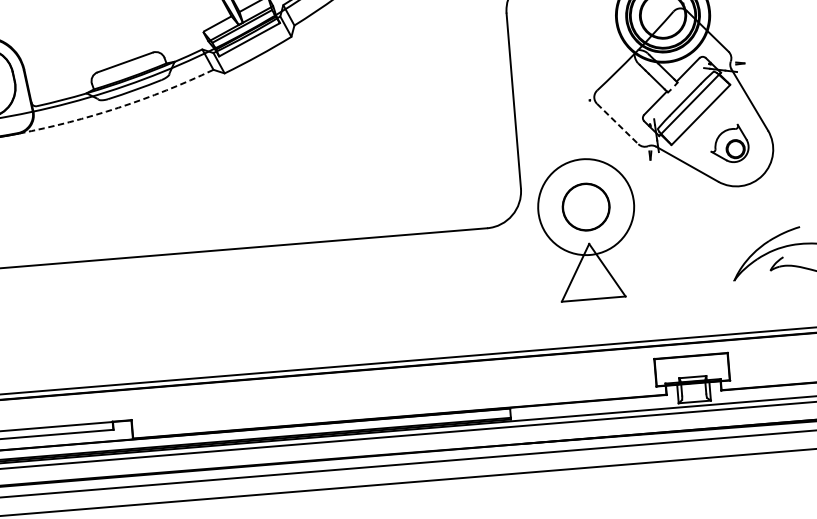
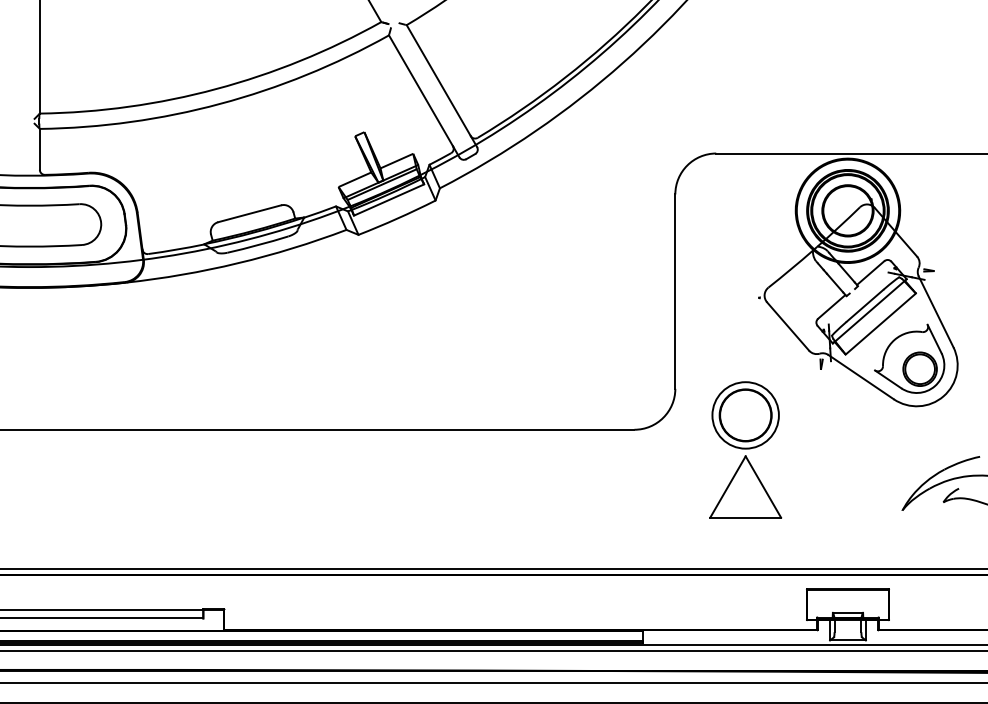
arc: (117, 108) -> (237, 263), dashed -> solid
line: (618, 124) -> (788, 326), dashed -> solid
part: (729, 143) -> (909, 358), size x1.67
circle: (586, 207) -> (745, 415), size x0.62

